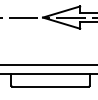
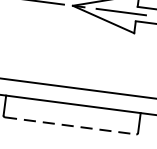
line: (51, 86) -> (72, 126), solid -> dashed

